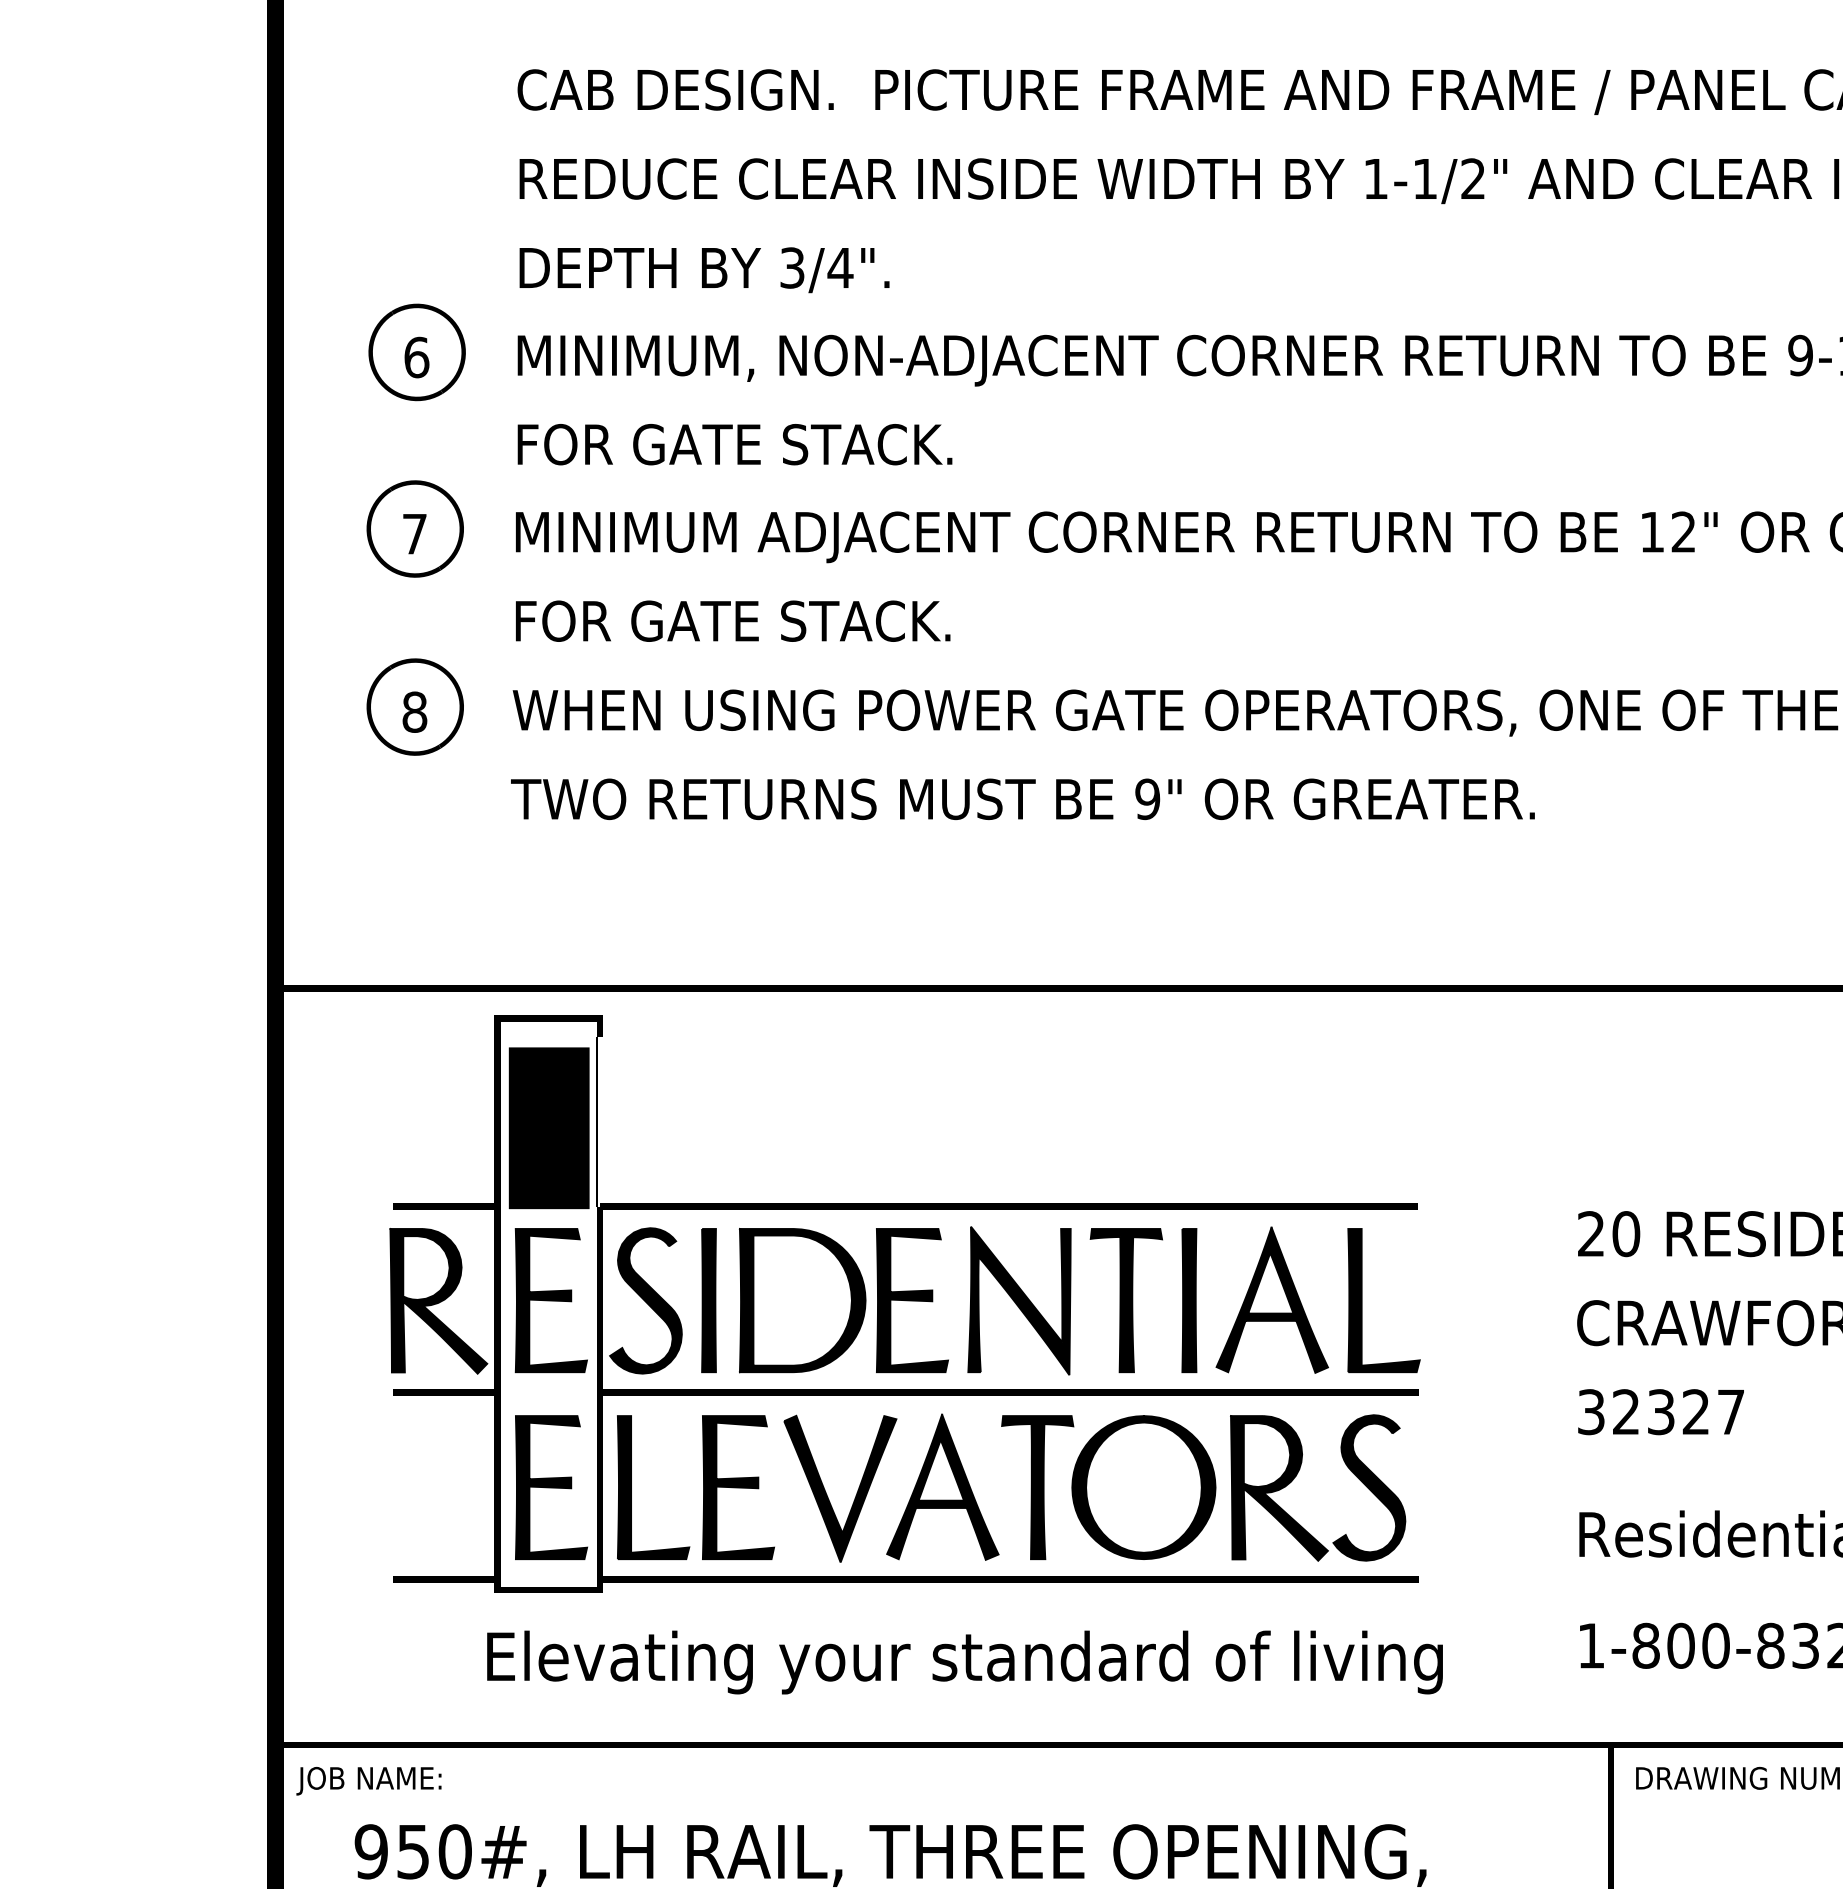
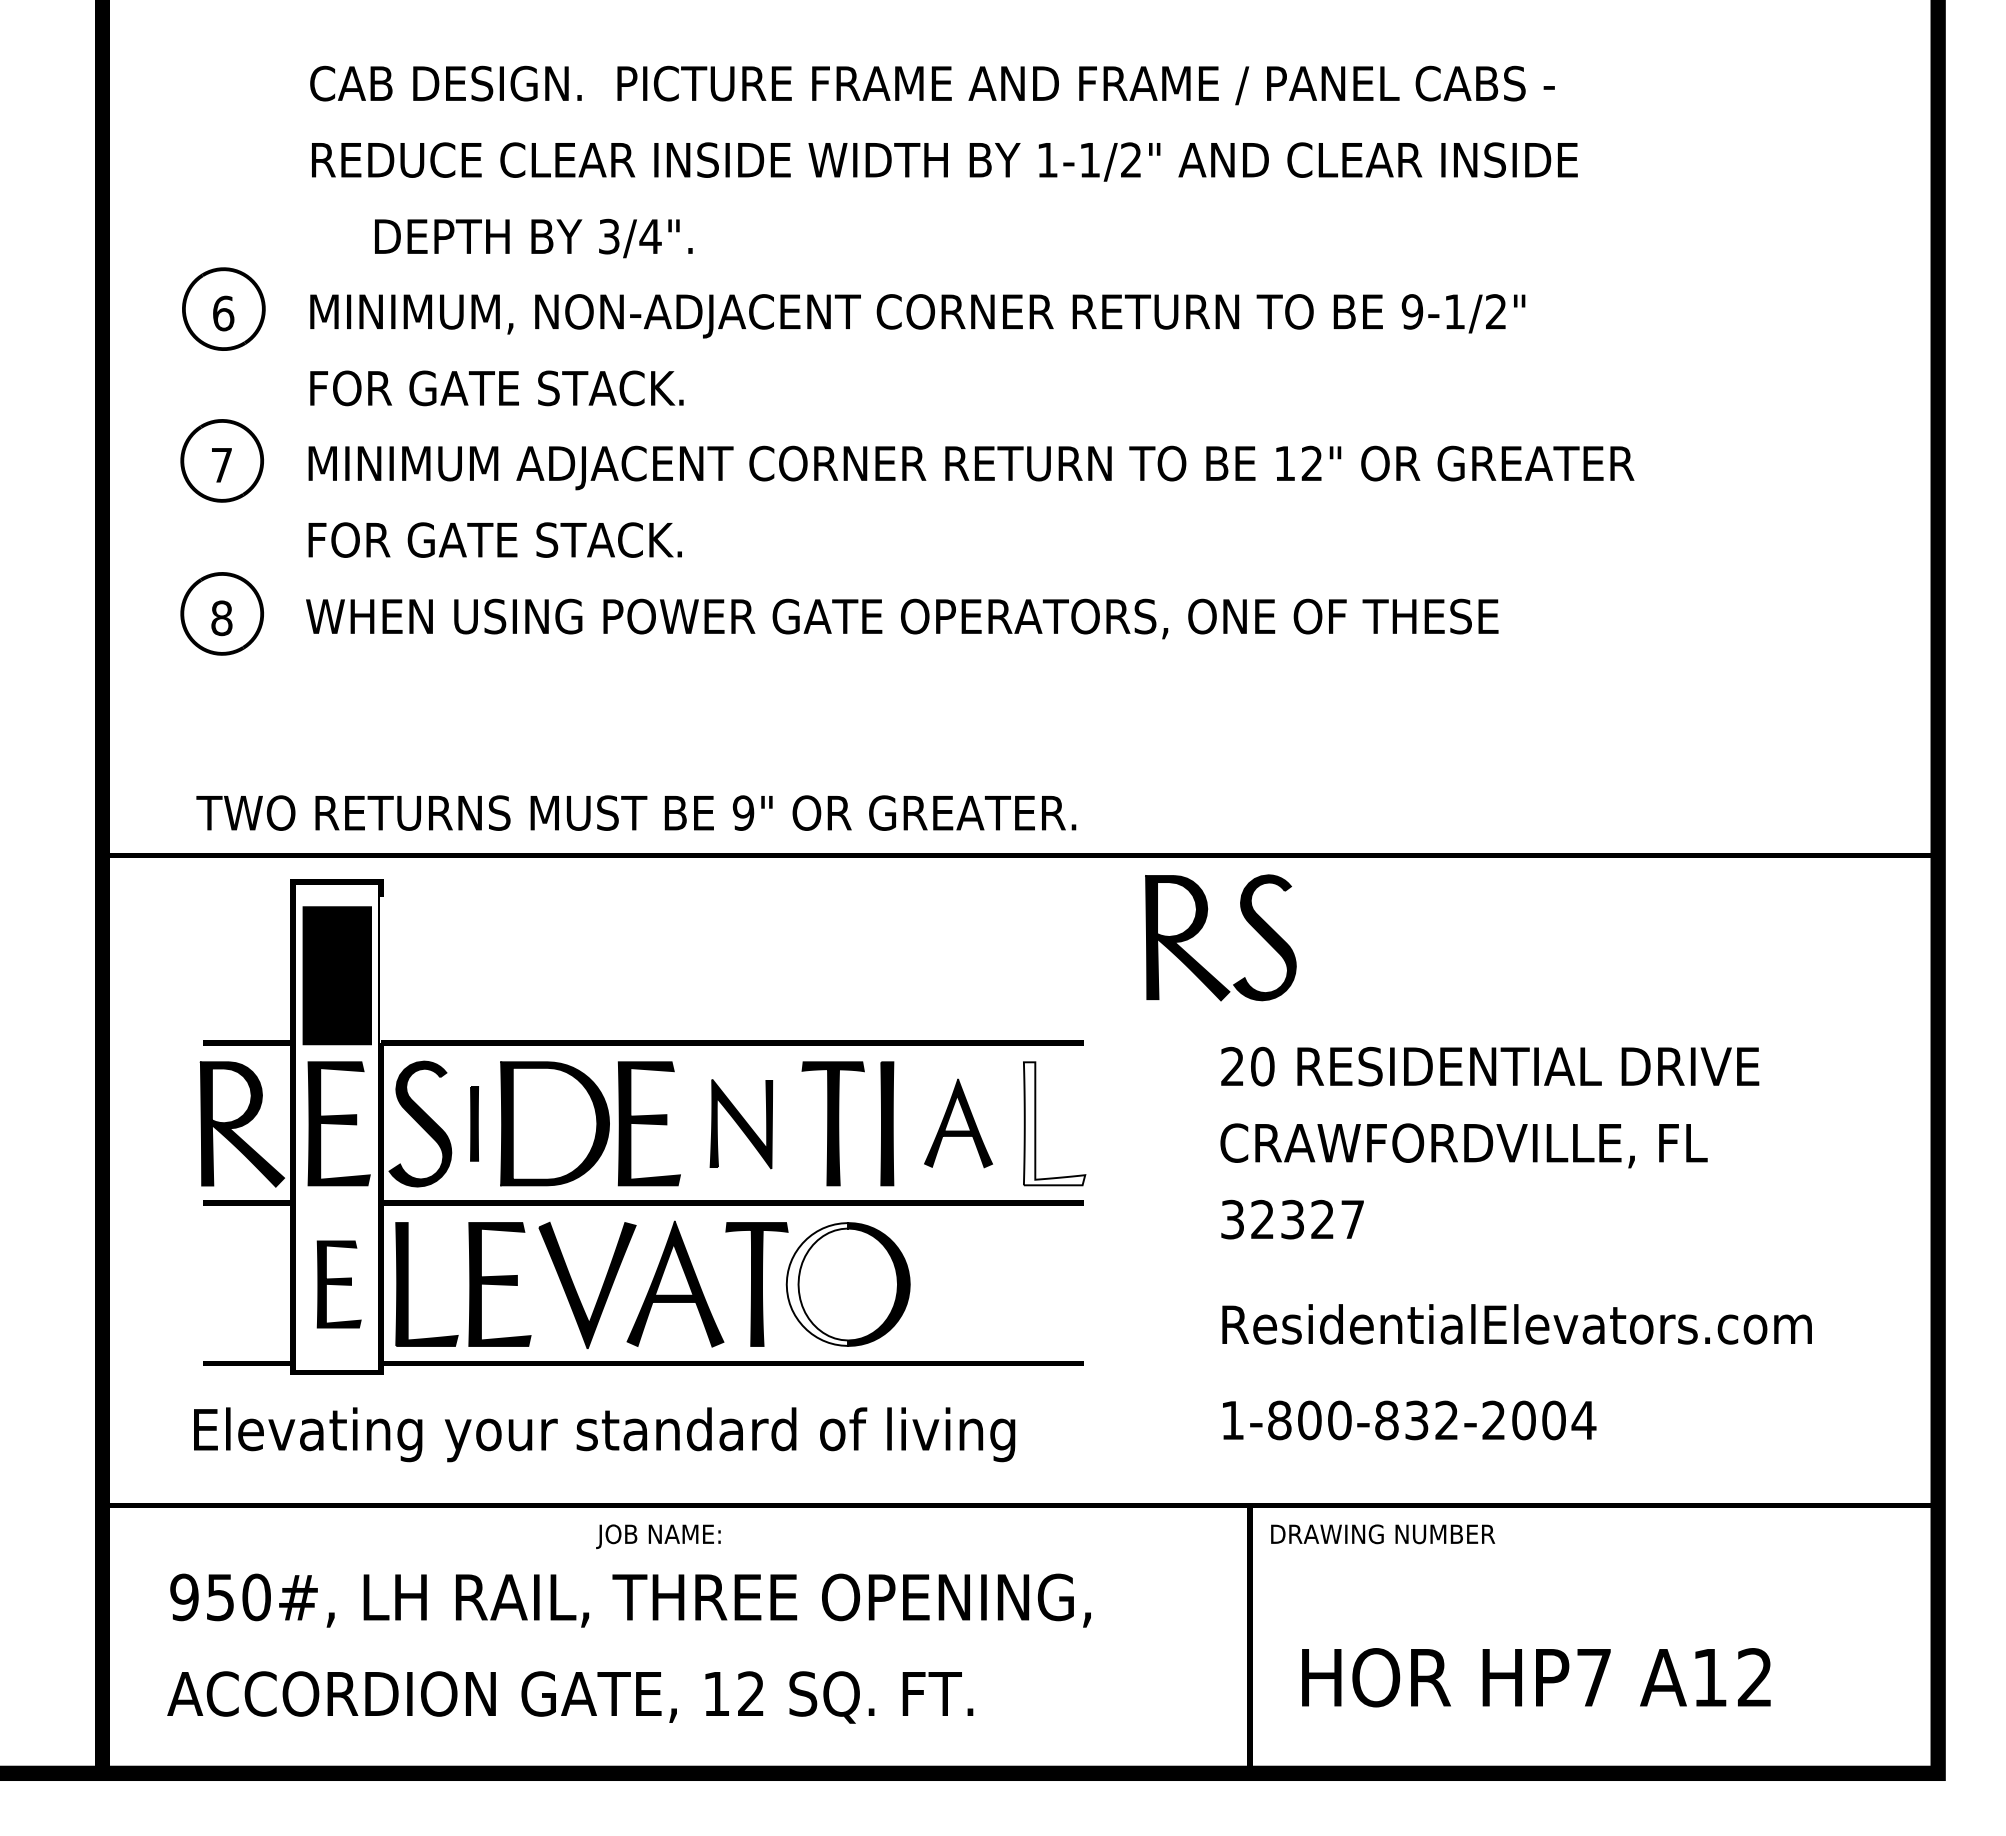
text: (704, 270) -> (533, 238), moved
text: (1023, 798) -> (636, 812), moved
part: (708, 1300) -> (474, 1123), size x0.6
part: (1272, 1300) -> (958, 1123), size x0.7
fill: (1383, 1300) -> (1054, 1123), removed
part: (1019, 1301) -> (741, 1124), size x0.7
part: (1296, 1477) -> (1202, 928), moved
part: (550, 1487) -> (338, 1284), size x0.7
fill: (1108, 1487) -> (817, 1284), removed
text: (964, 1662) -> (604, 1434), moved
text: (369, 1780) -> (658, 1536), moved

